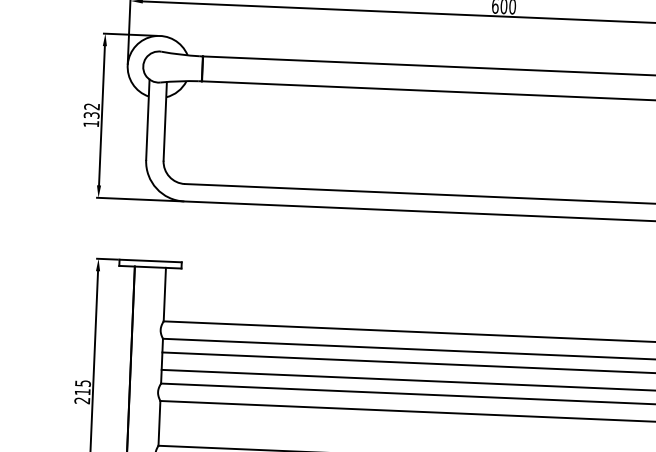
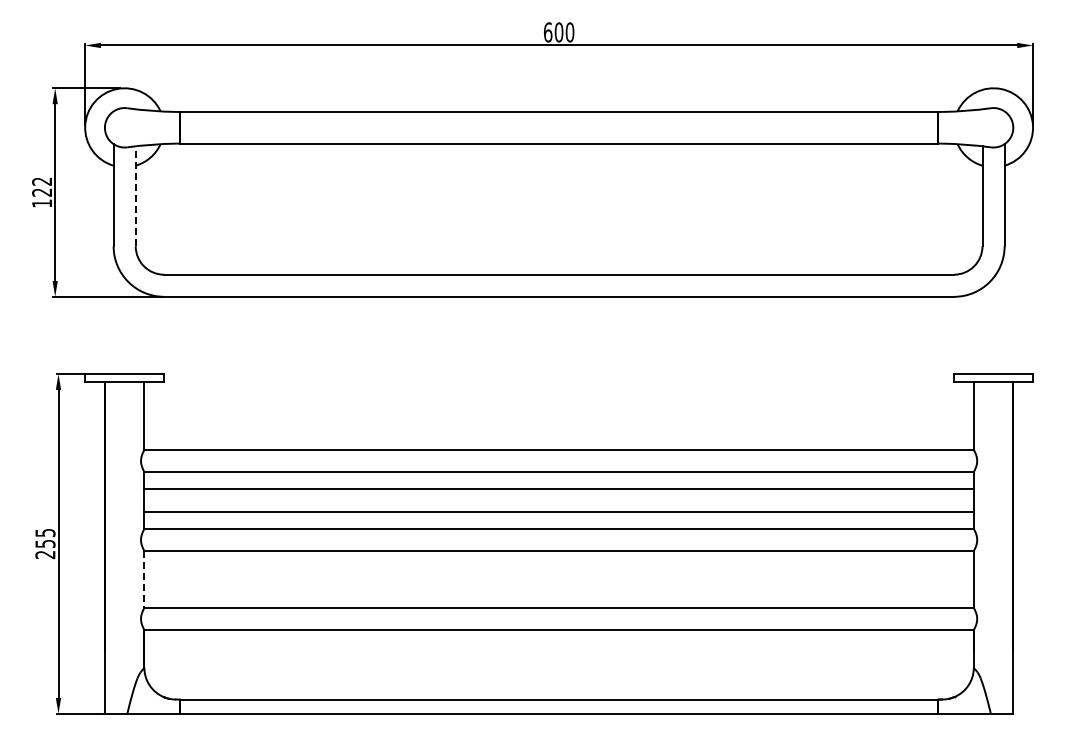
text: (91, 115) -> (42, 192), 132 -> 122
line: (165, 121) -> (135, 196), solid -> dashed
text: (82, 392) -> (45, 544), 215 -> 255
line: (159, 423) -> (144, 579), solid -> dashed

